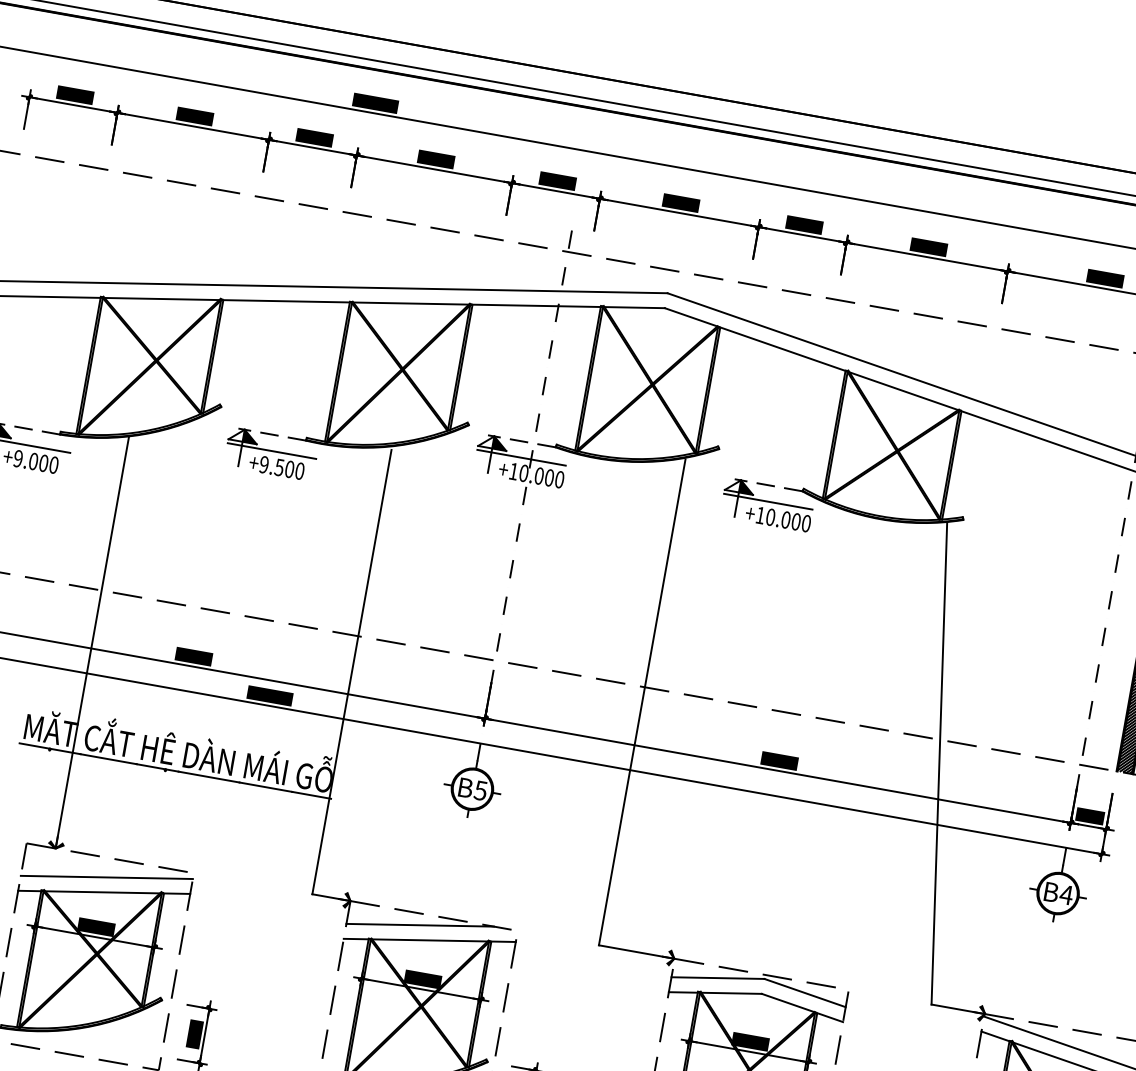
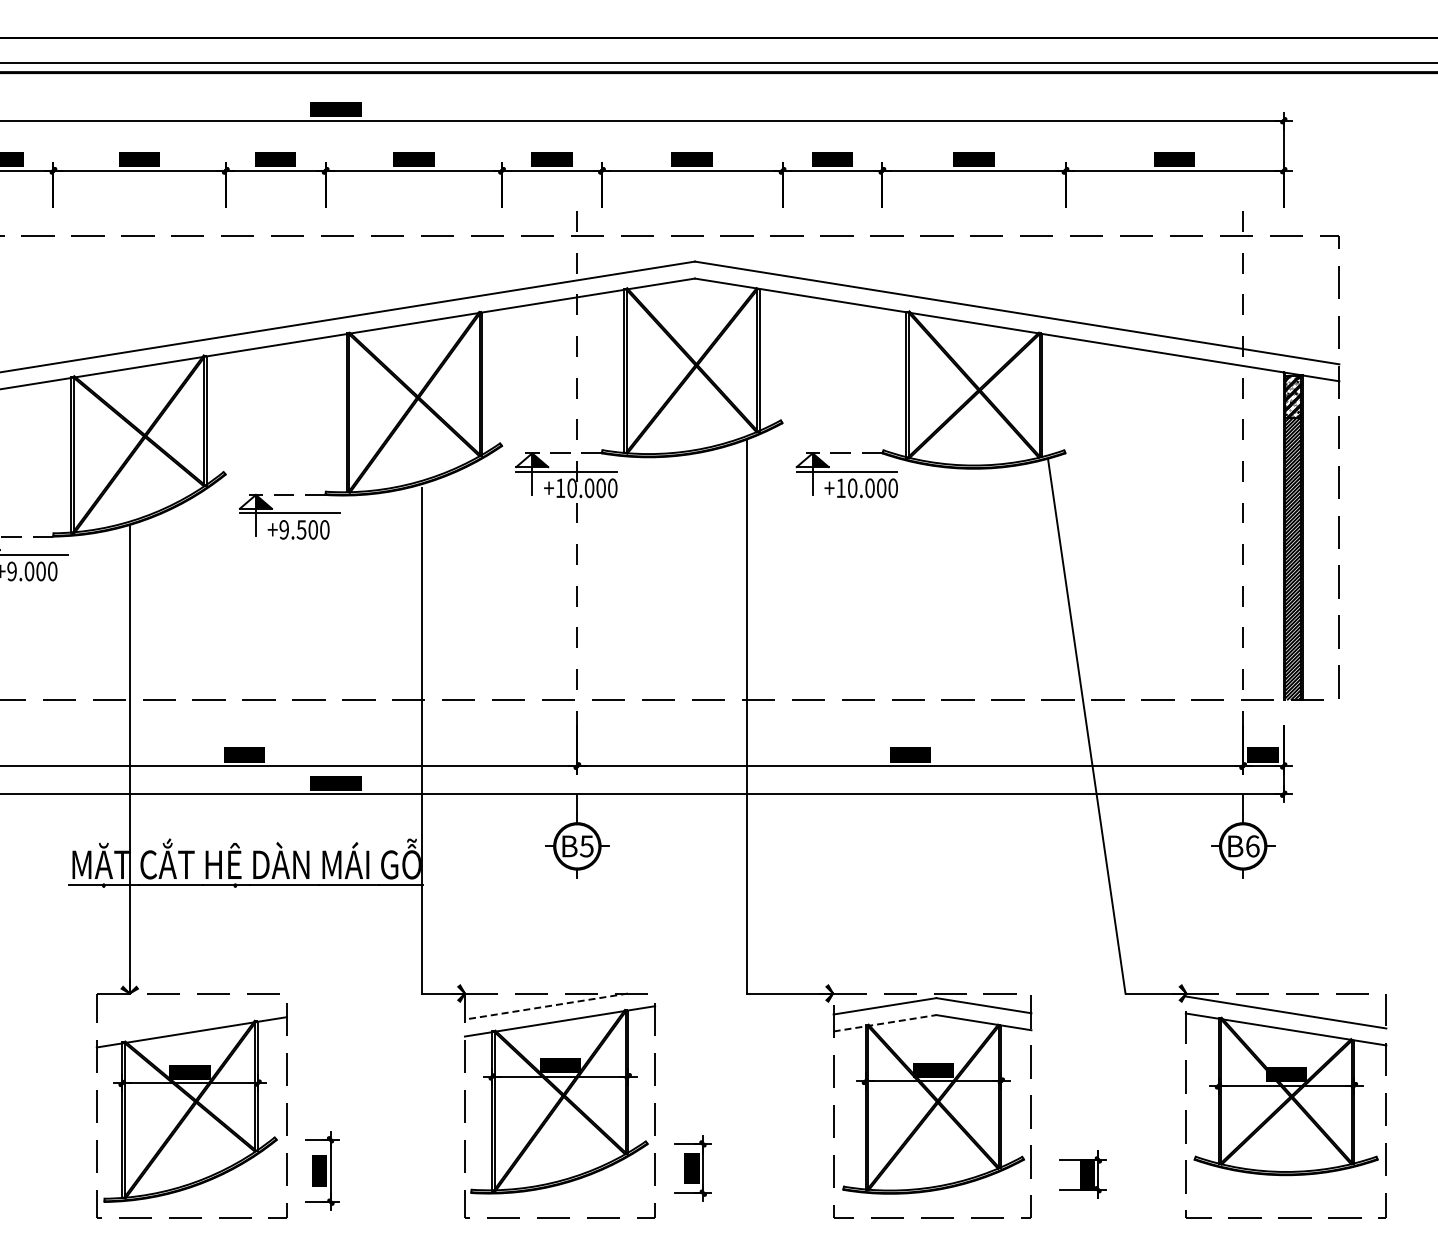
line: (106, 877) -> (191, 1015), removed
text: (1066, 895) -> (1252, 846), B4 -> B6
line: (420, 925) -> (546, 1006), solid -> dashed
line: (715, 993) -> (885, 1023), solid -> dashed

